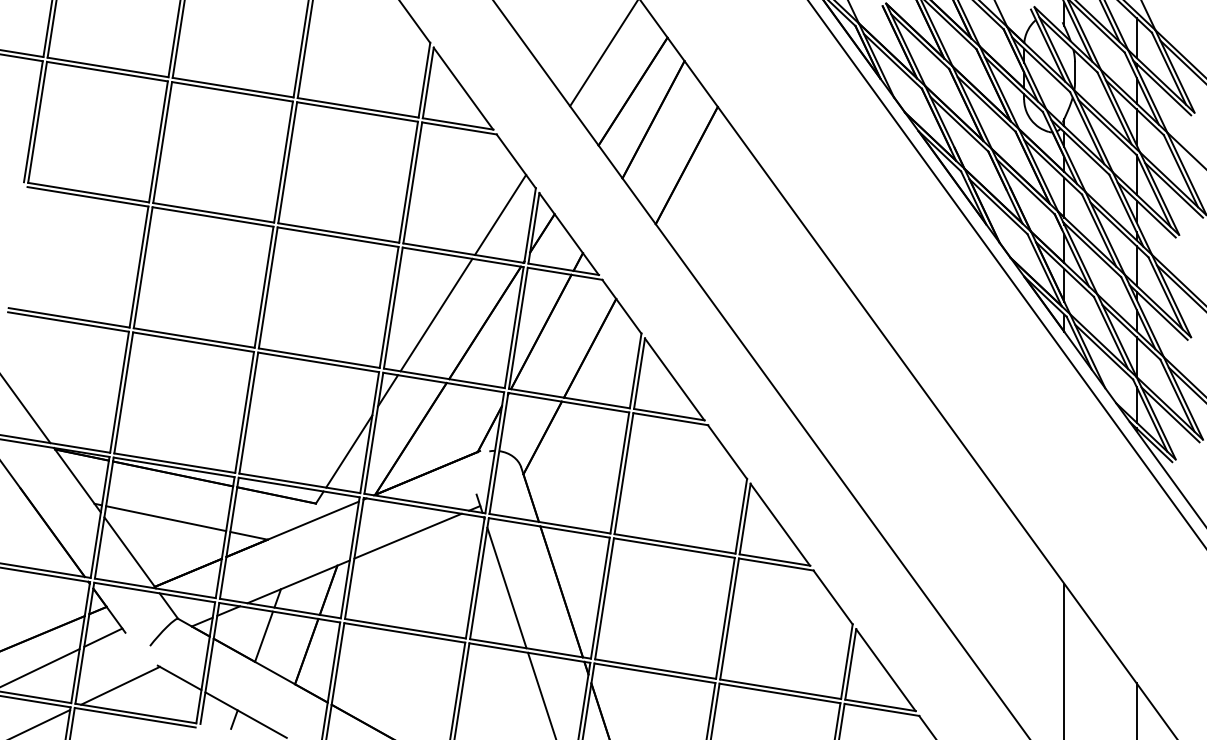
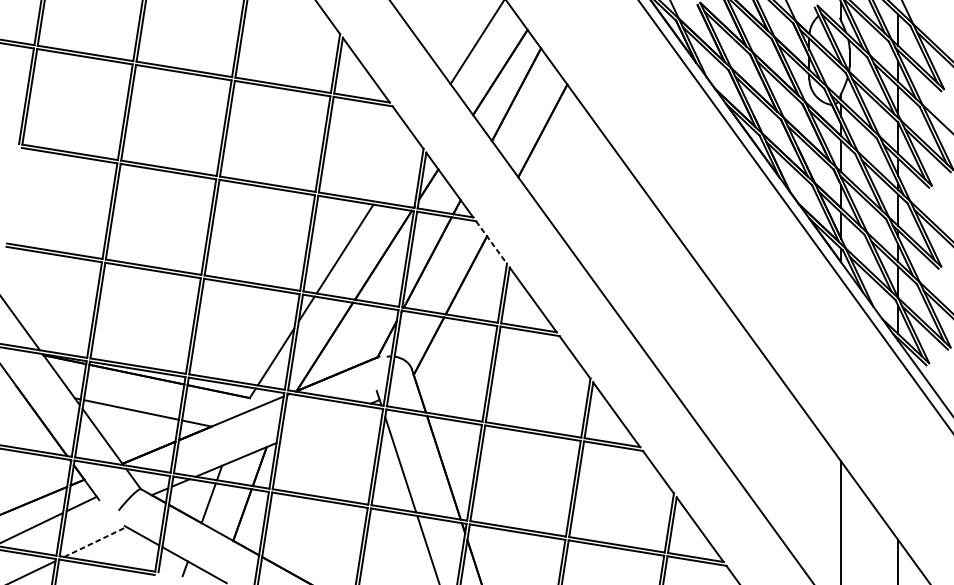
line: (500, 214) -> (395, 169), removed
line: (622, 307) -> (492, 243), solid -> dashed
line: (407, 535) -> (322, 423), removed
line: (120, 685) -> (95, 541), solid -> dashed

